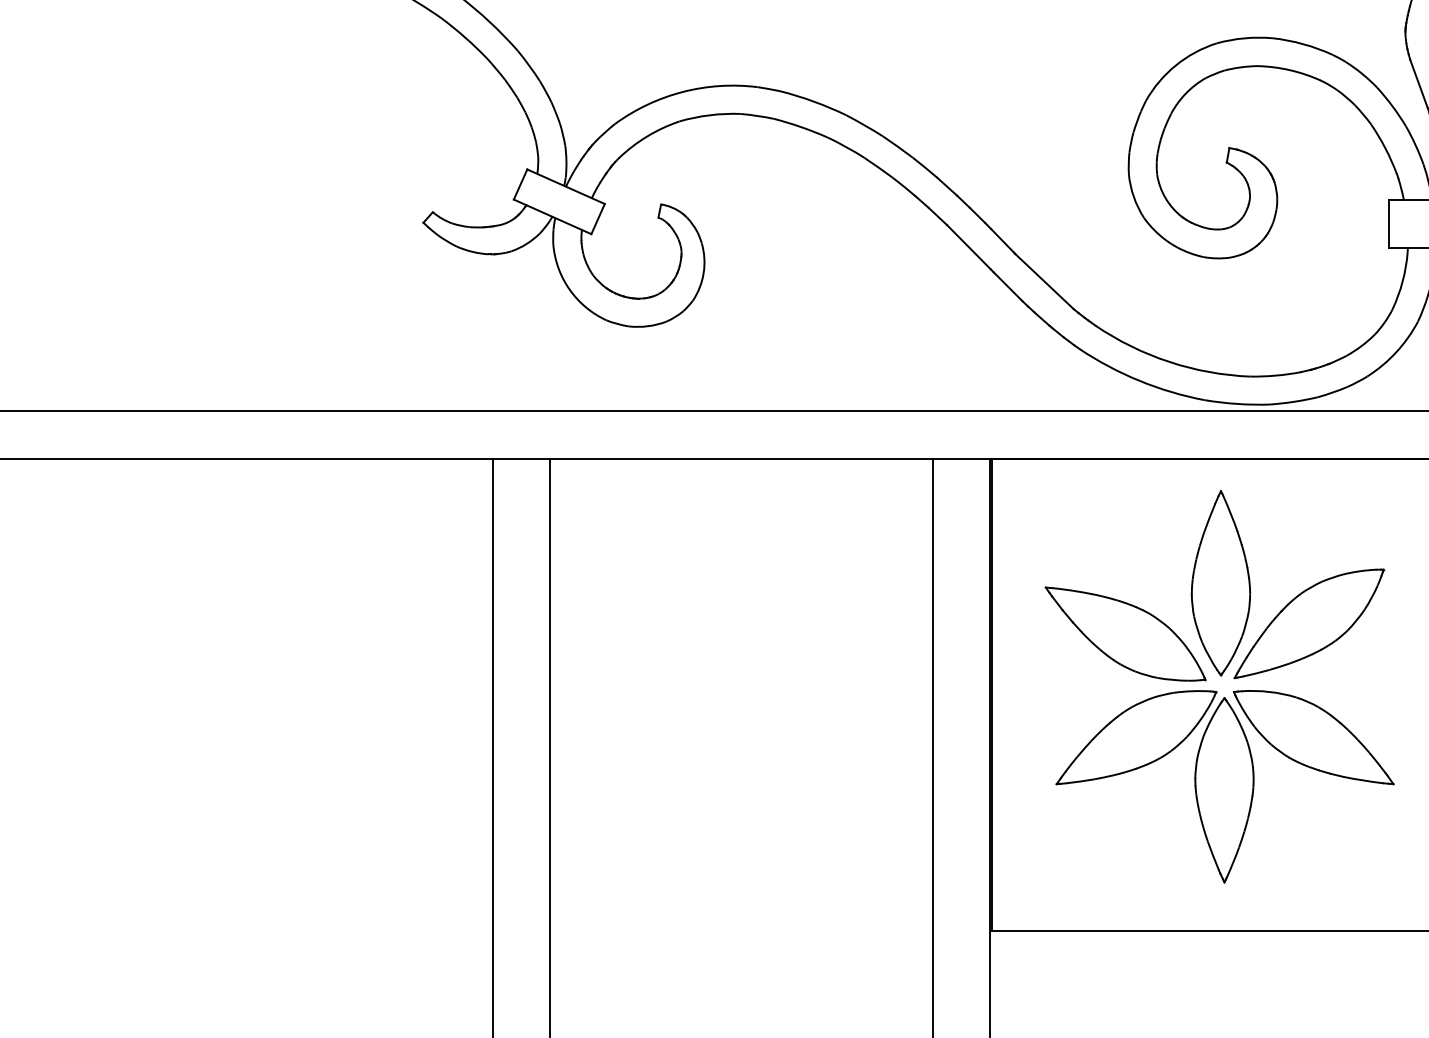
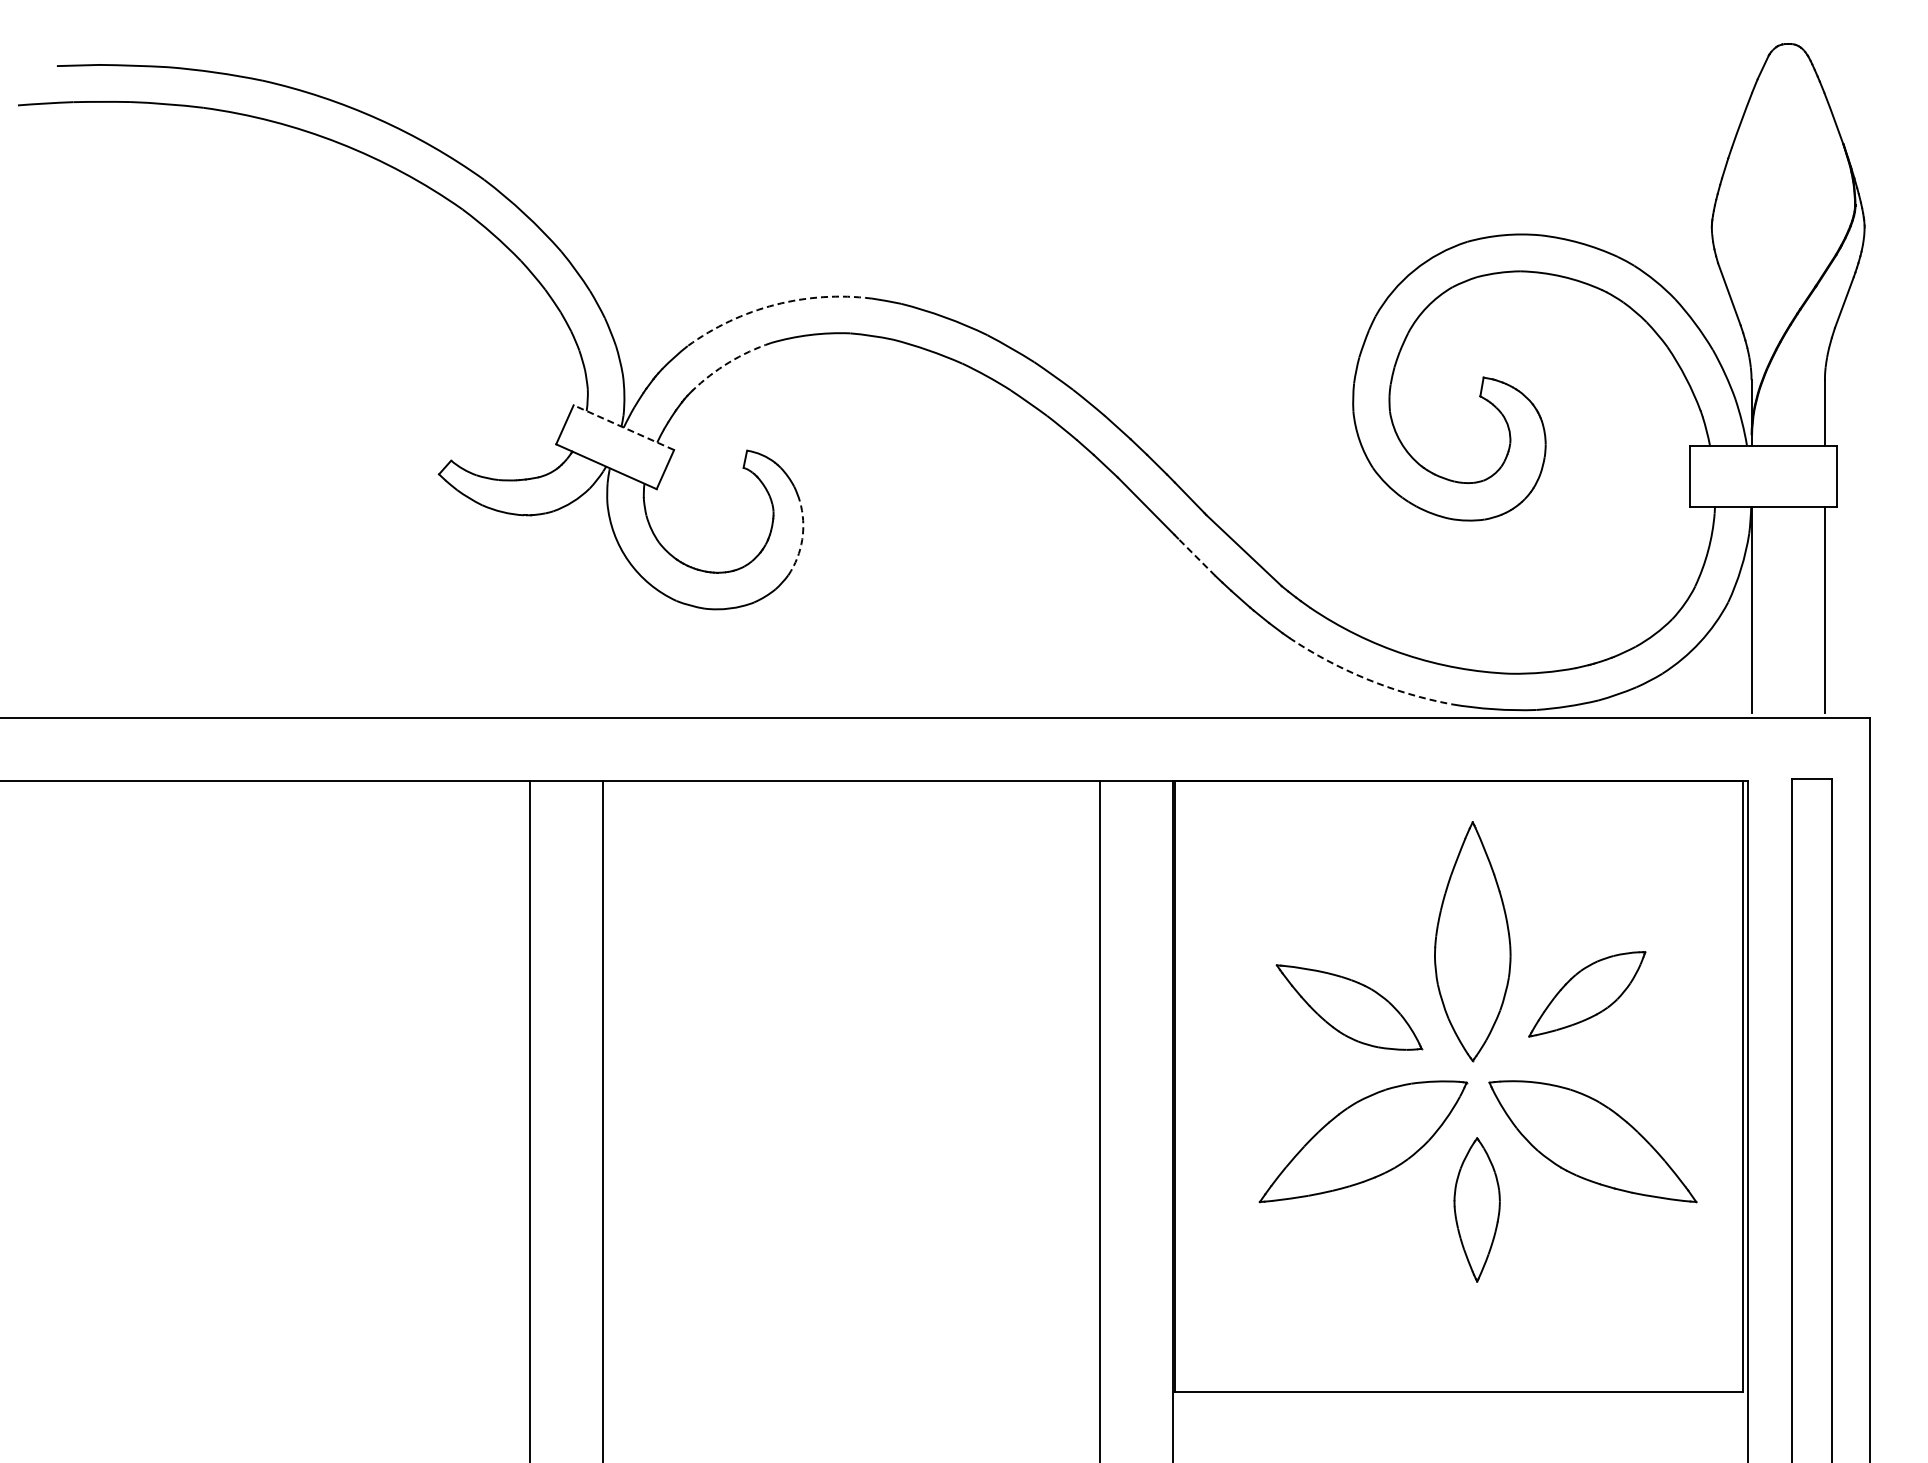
arc: (683, 91) -> (775, 304), solid -> dashed
arc: (647, 136) -> (729, 362), solid -> dashed
line: (565, 186) -> (623, 427), solid -> dashed
arc: (703, 273) -> (802, 539), solid -> dashed
line: (1007, 286) -> (1196, 556), solid -> dashed
arc: (1139, 381) -> (1367, 679), solid -> dashed
part: (1309, 624) -> (1587, 994), size x0.6
part: (1125, 634) -> (1349, 1007), size x0.7
part: (1223, 789) -> (1476, 1209), size x0.6

